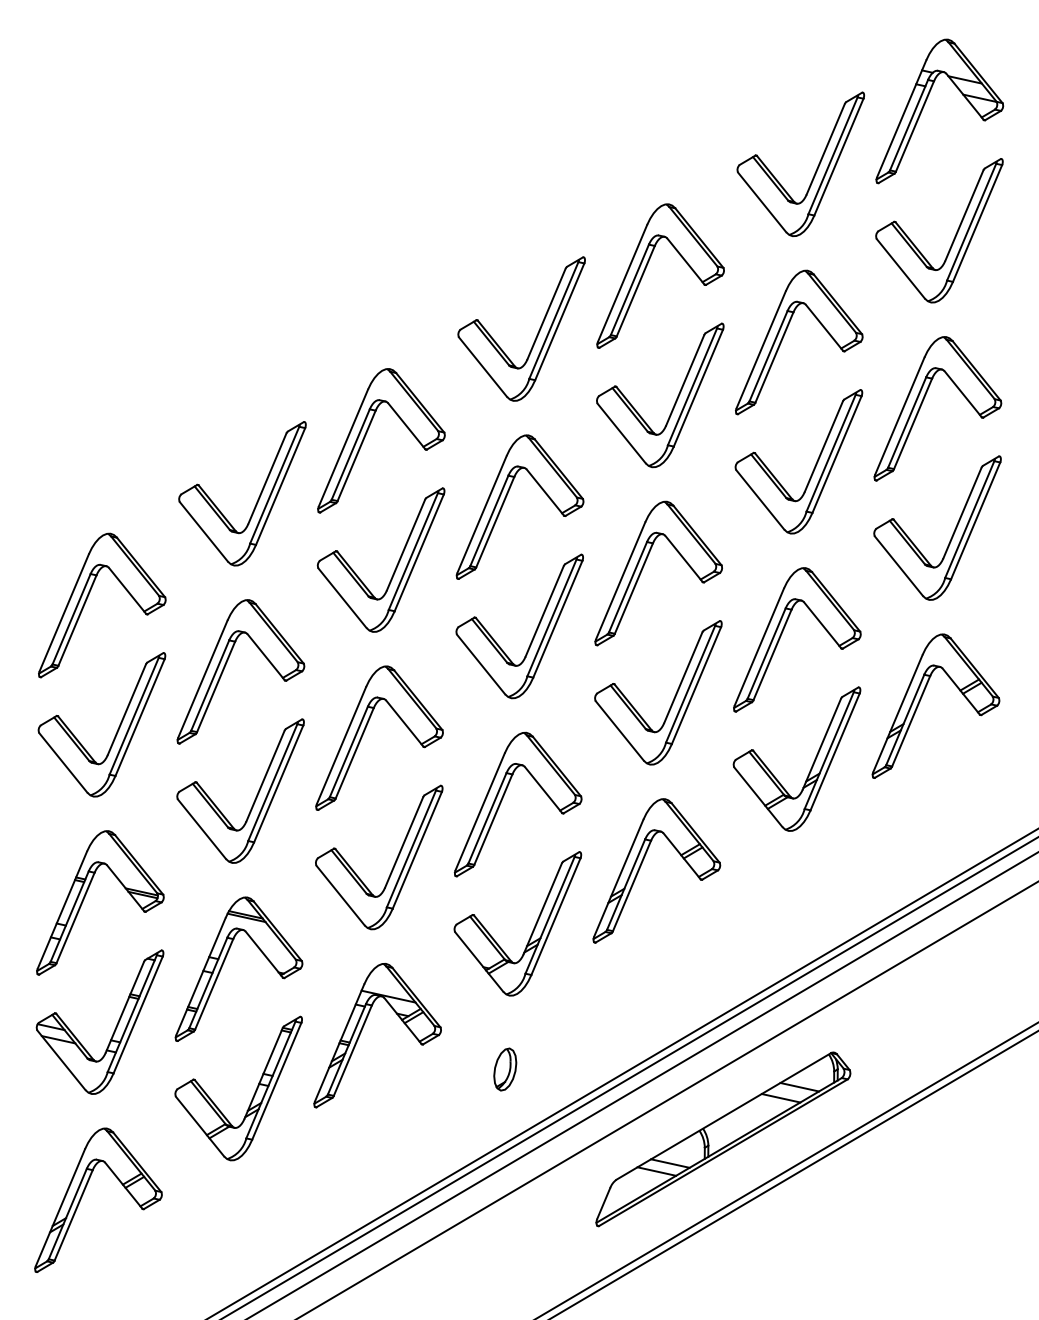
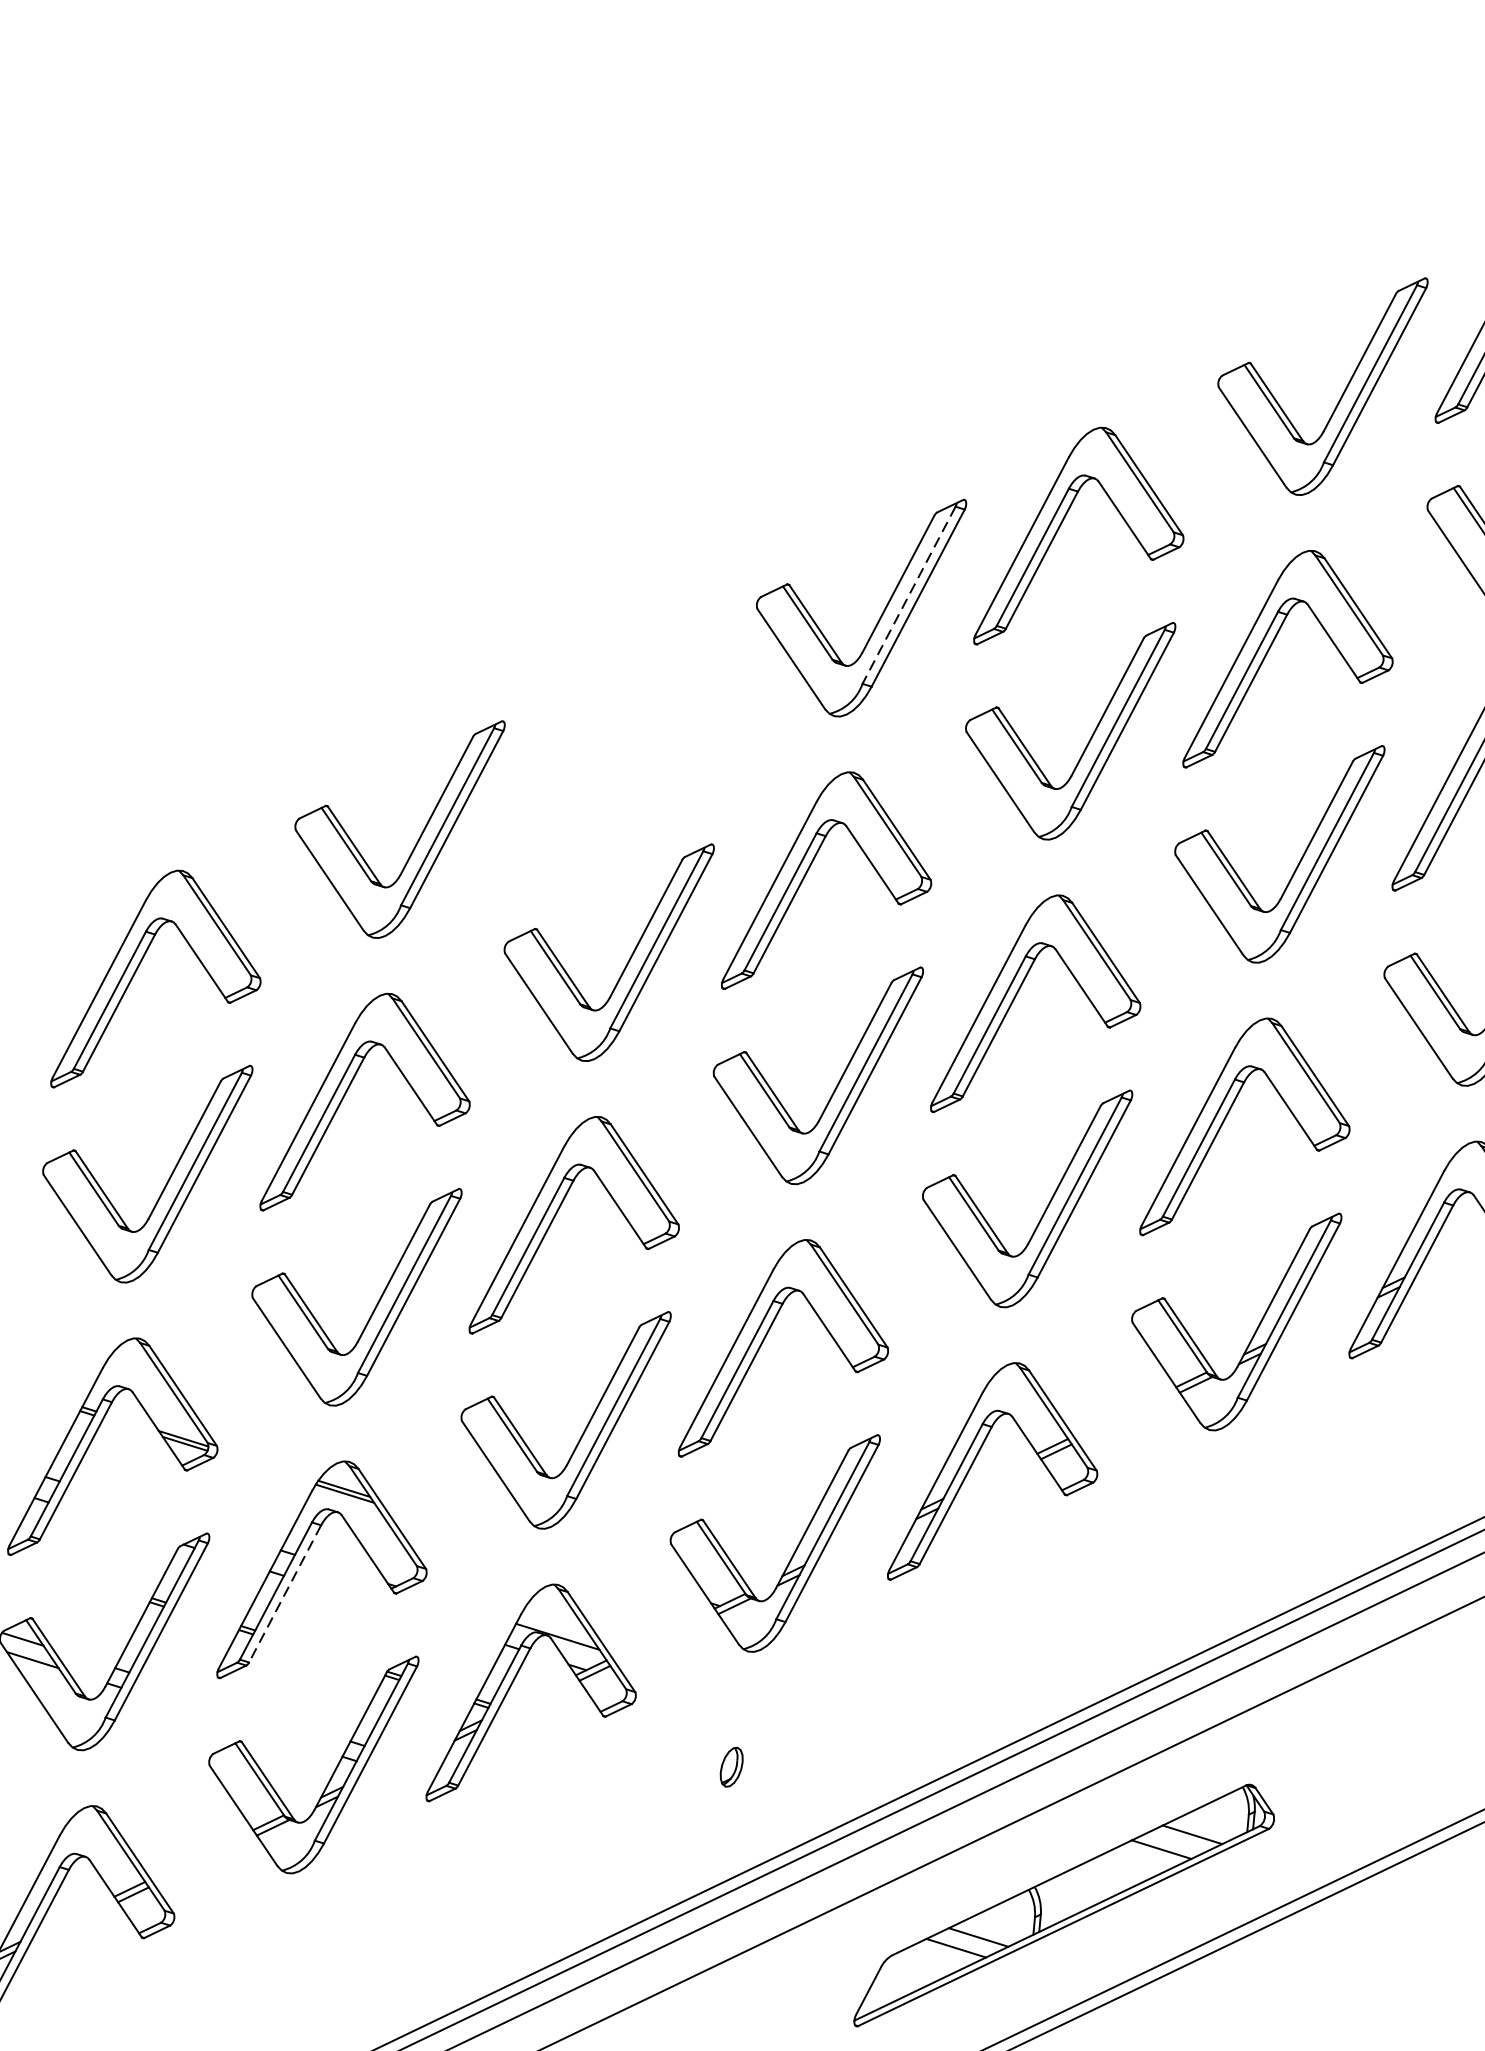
line: (553, 320) -> (908, 595), solid -> dashed
part: (366, 435) -> (598, 750), removed
line: (214, 984) -> (285, 1594), solid -> dashed
part: (505, 1069) -> (731, 1767), size x0.6

